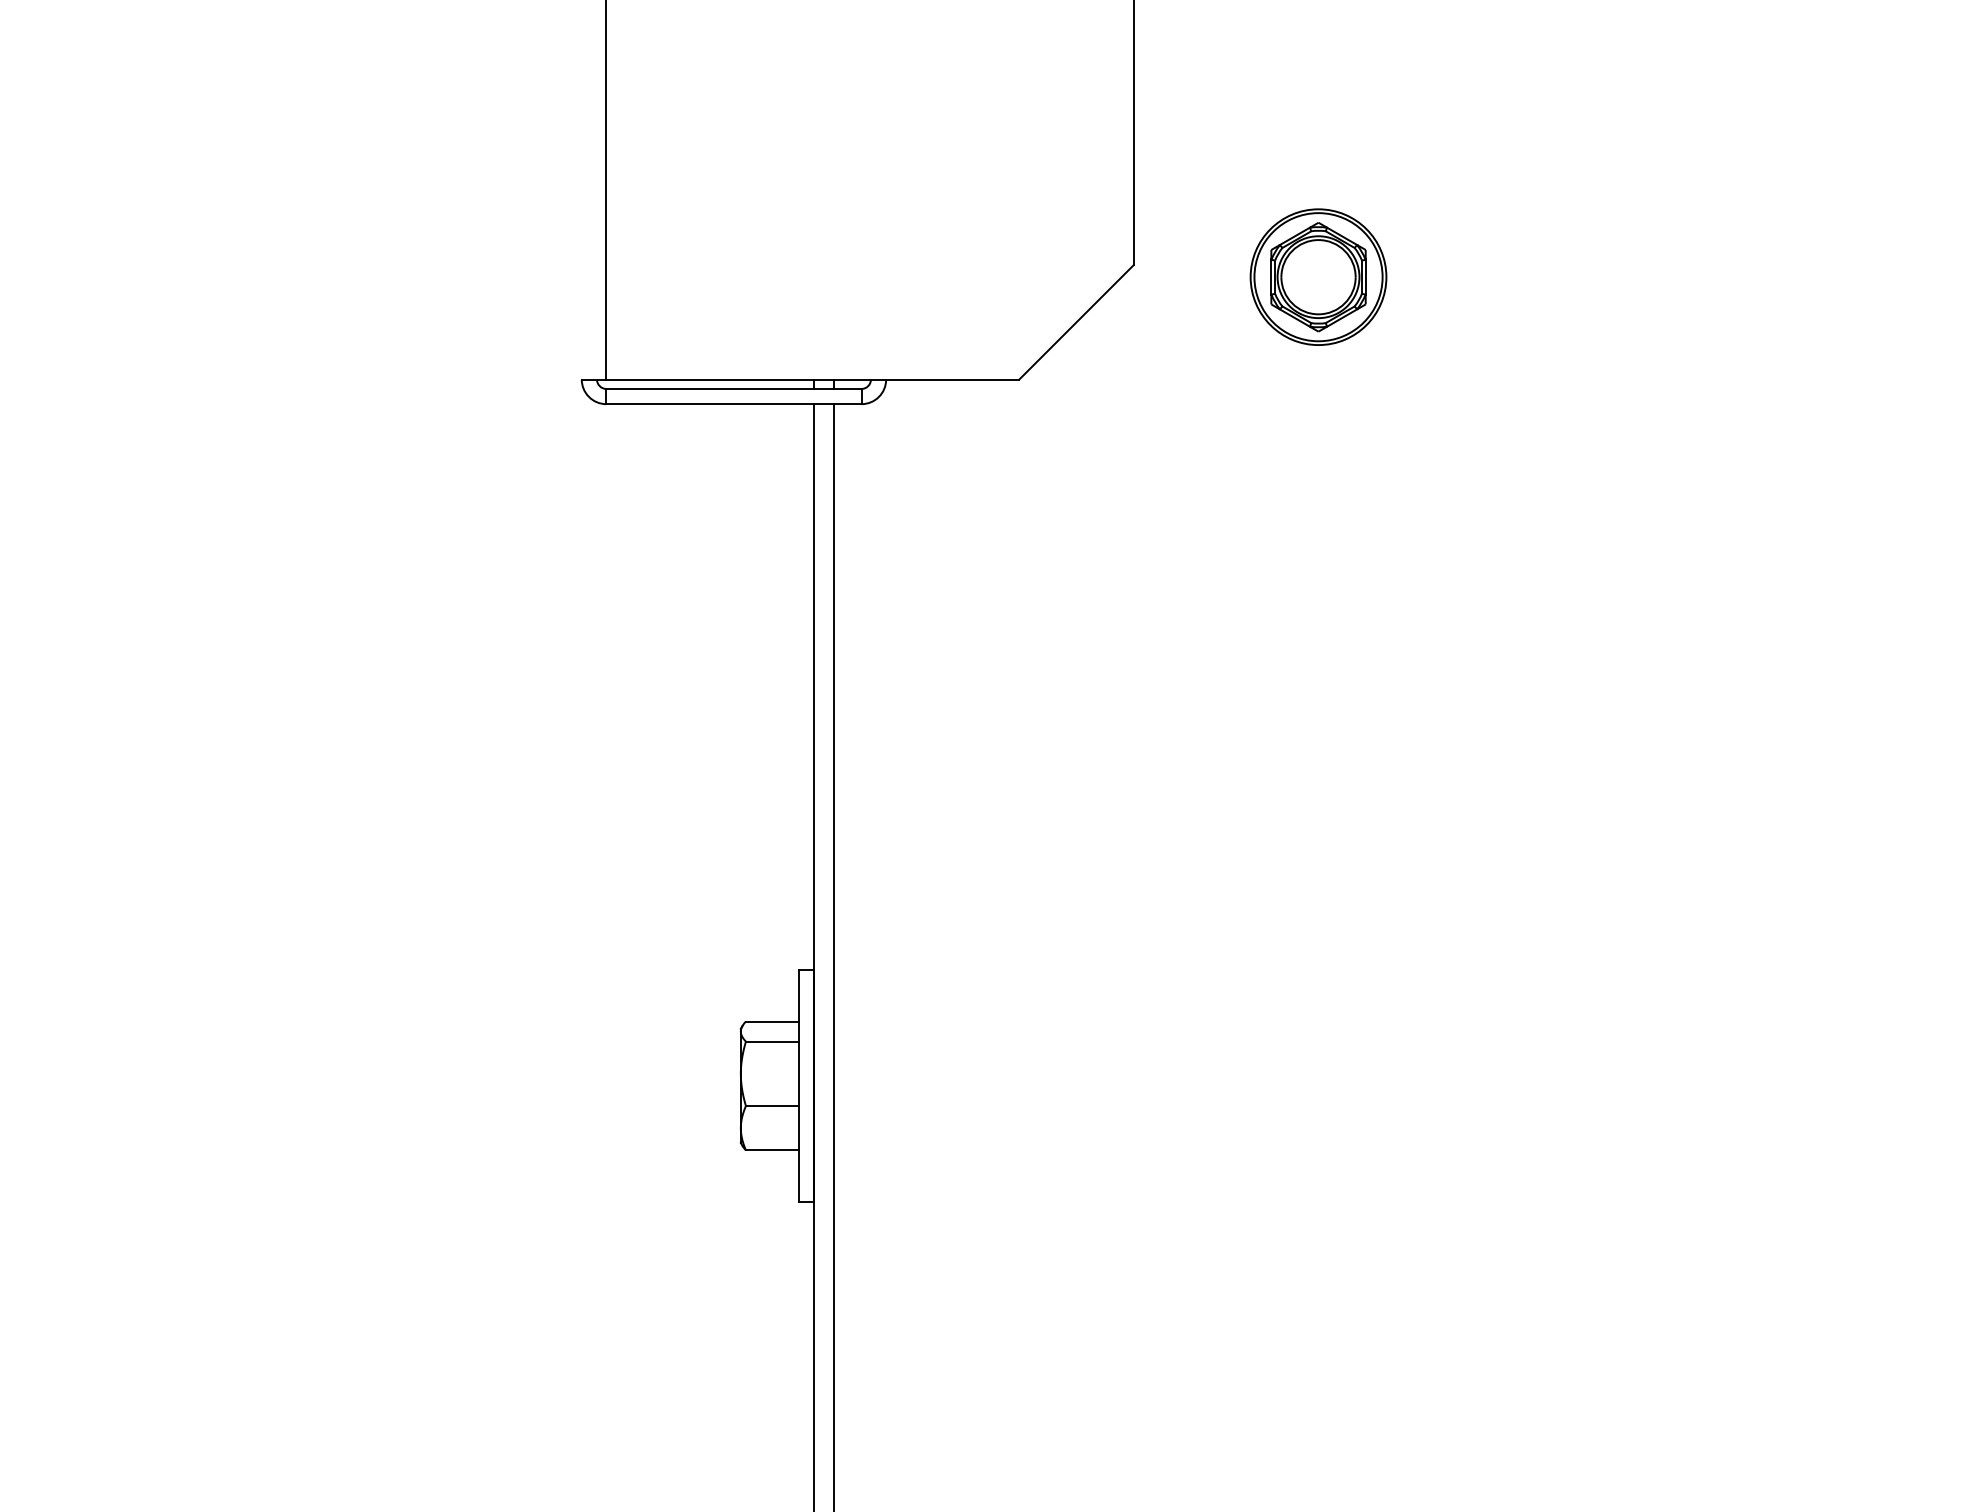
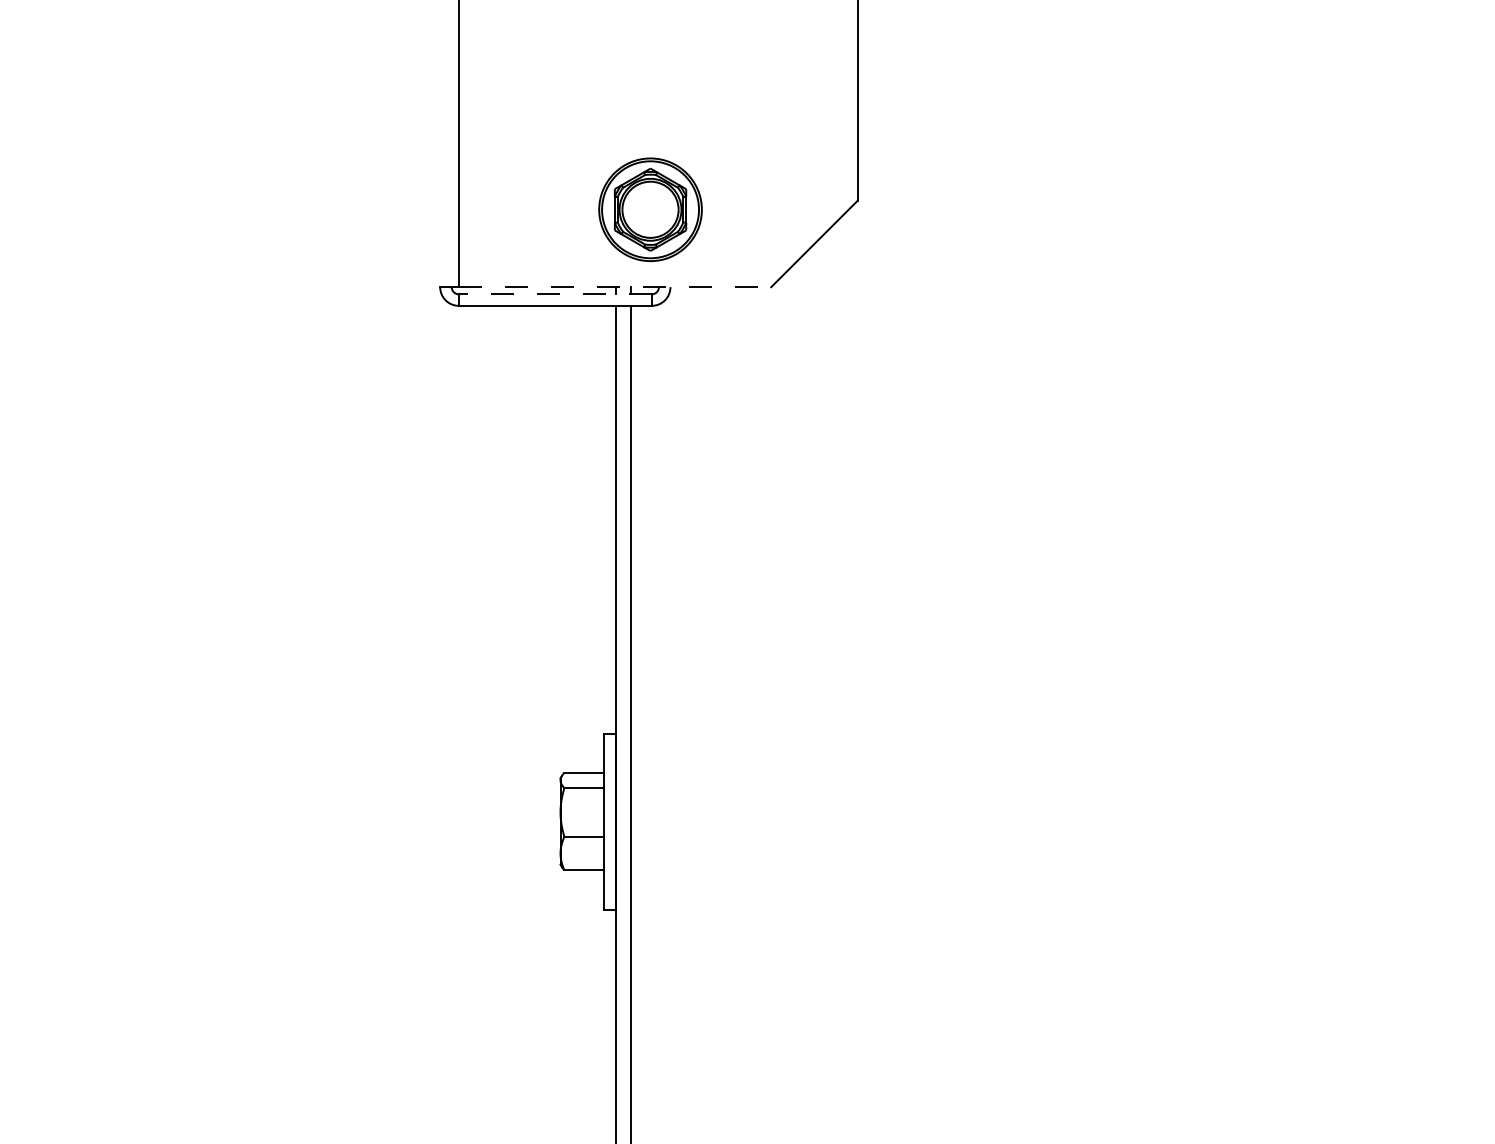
part: (1318, 276) -> (650, 209), moved
line: (813, 379) -> (615, 287), solid -> dashed
line: (732, 389) -> (554, 294), solid -> dashed

